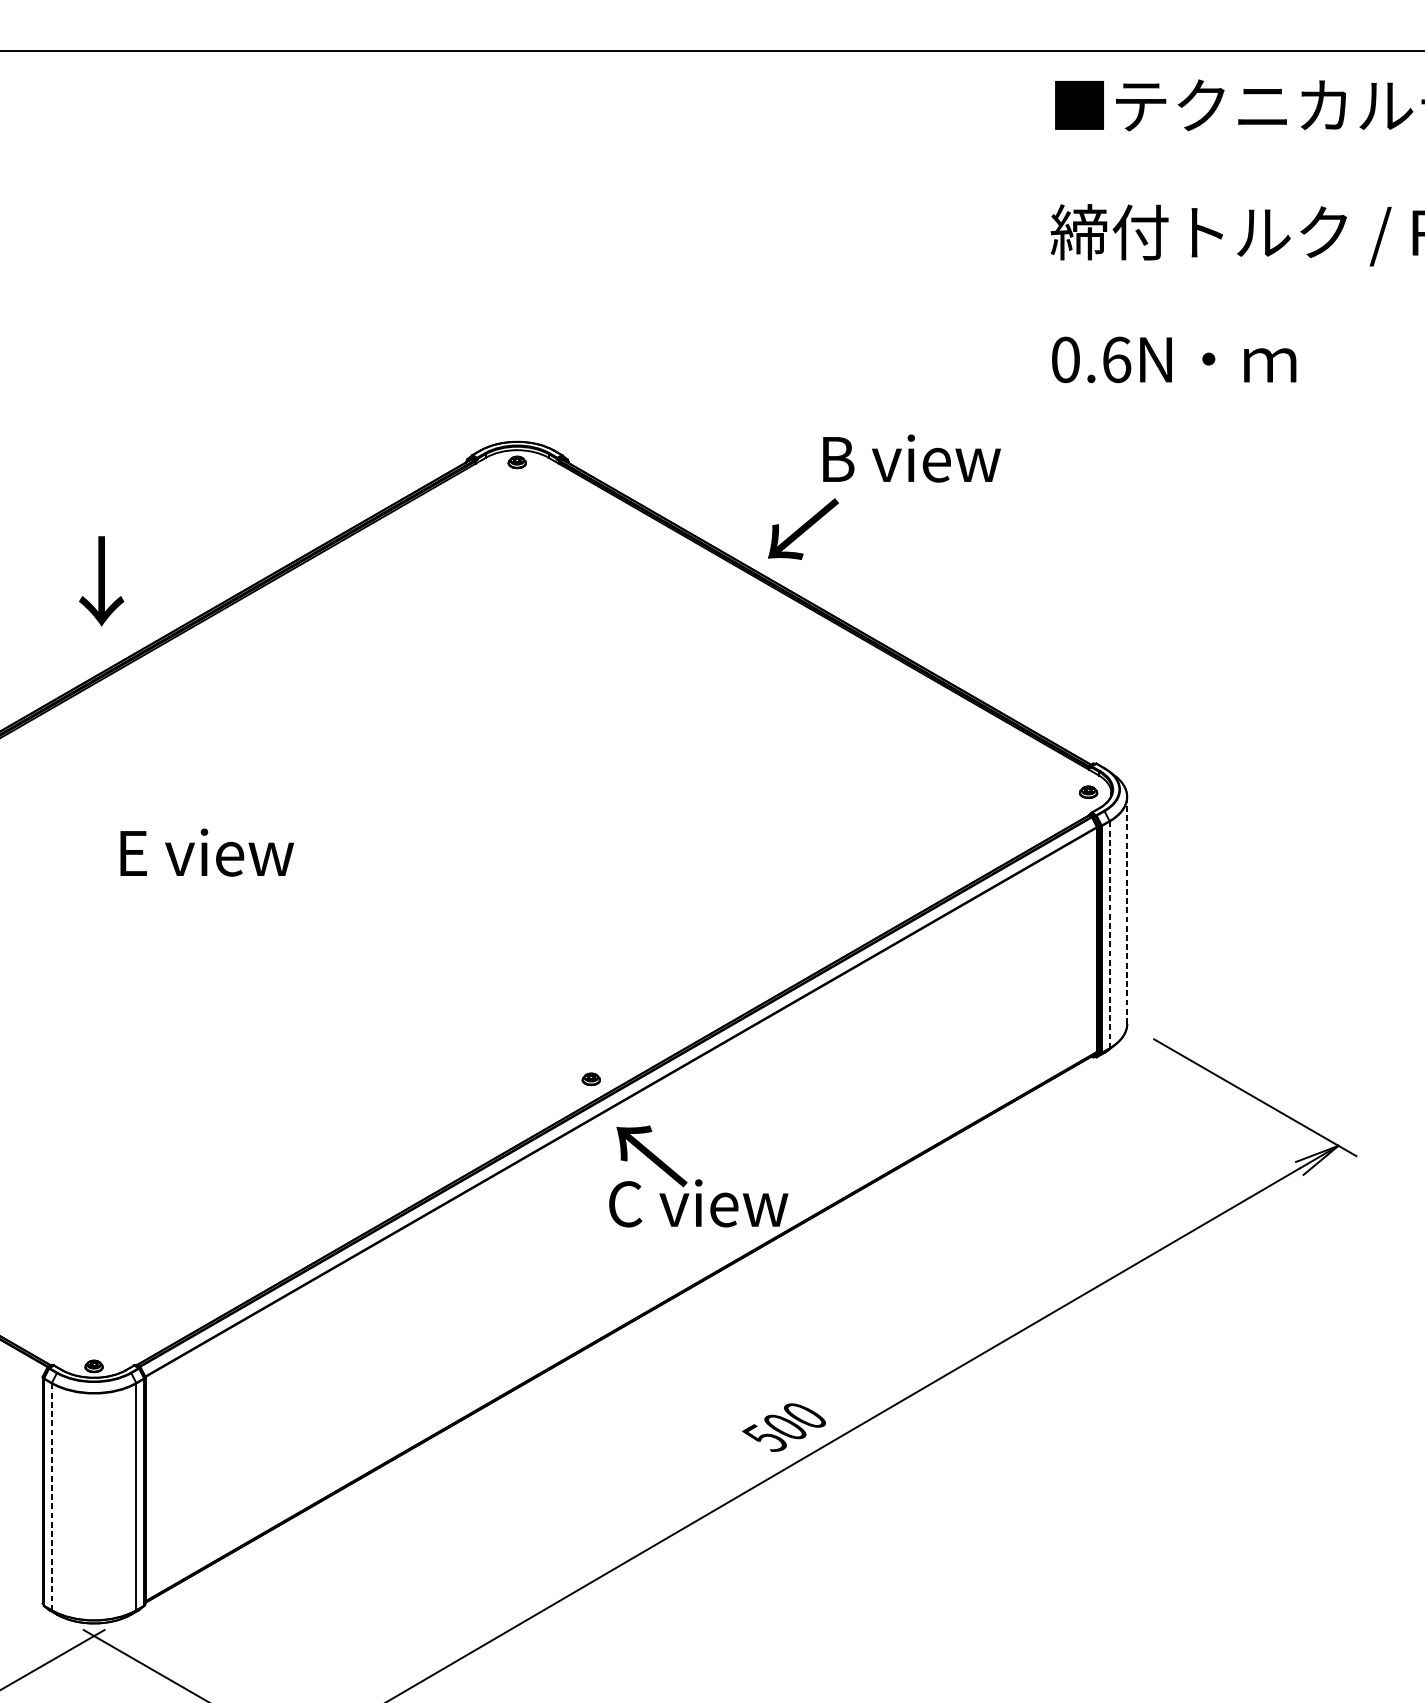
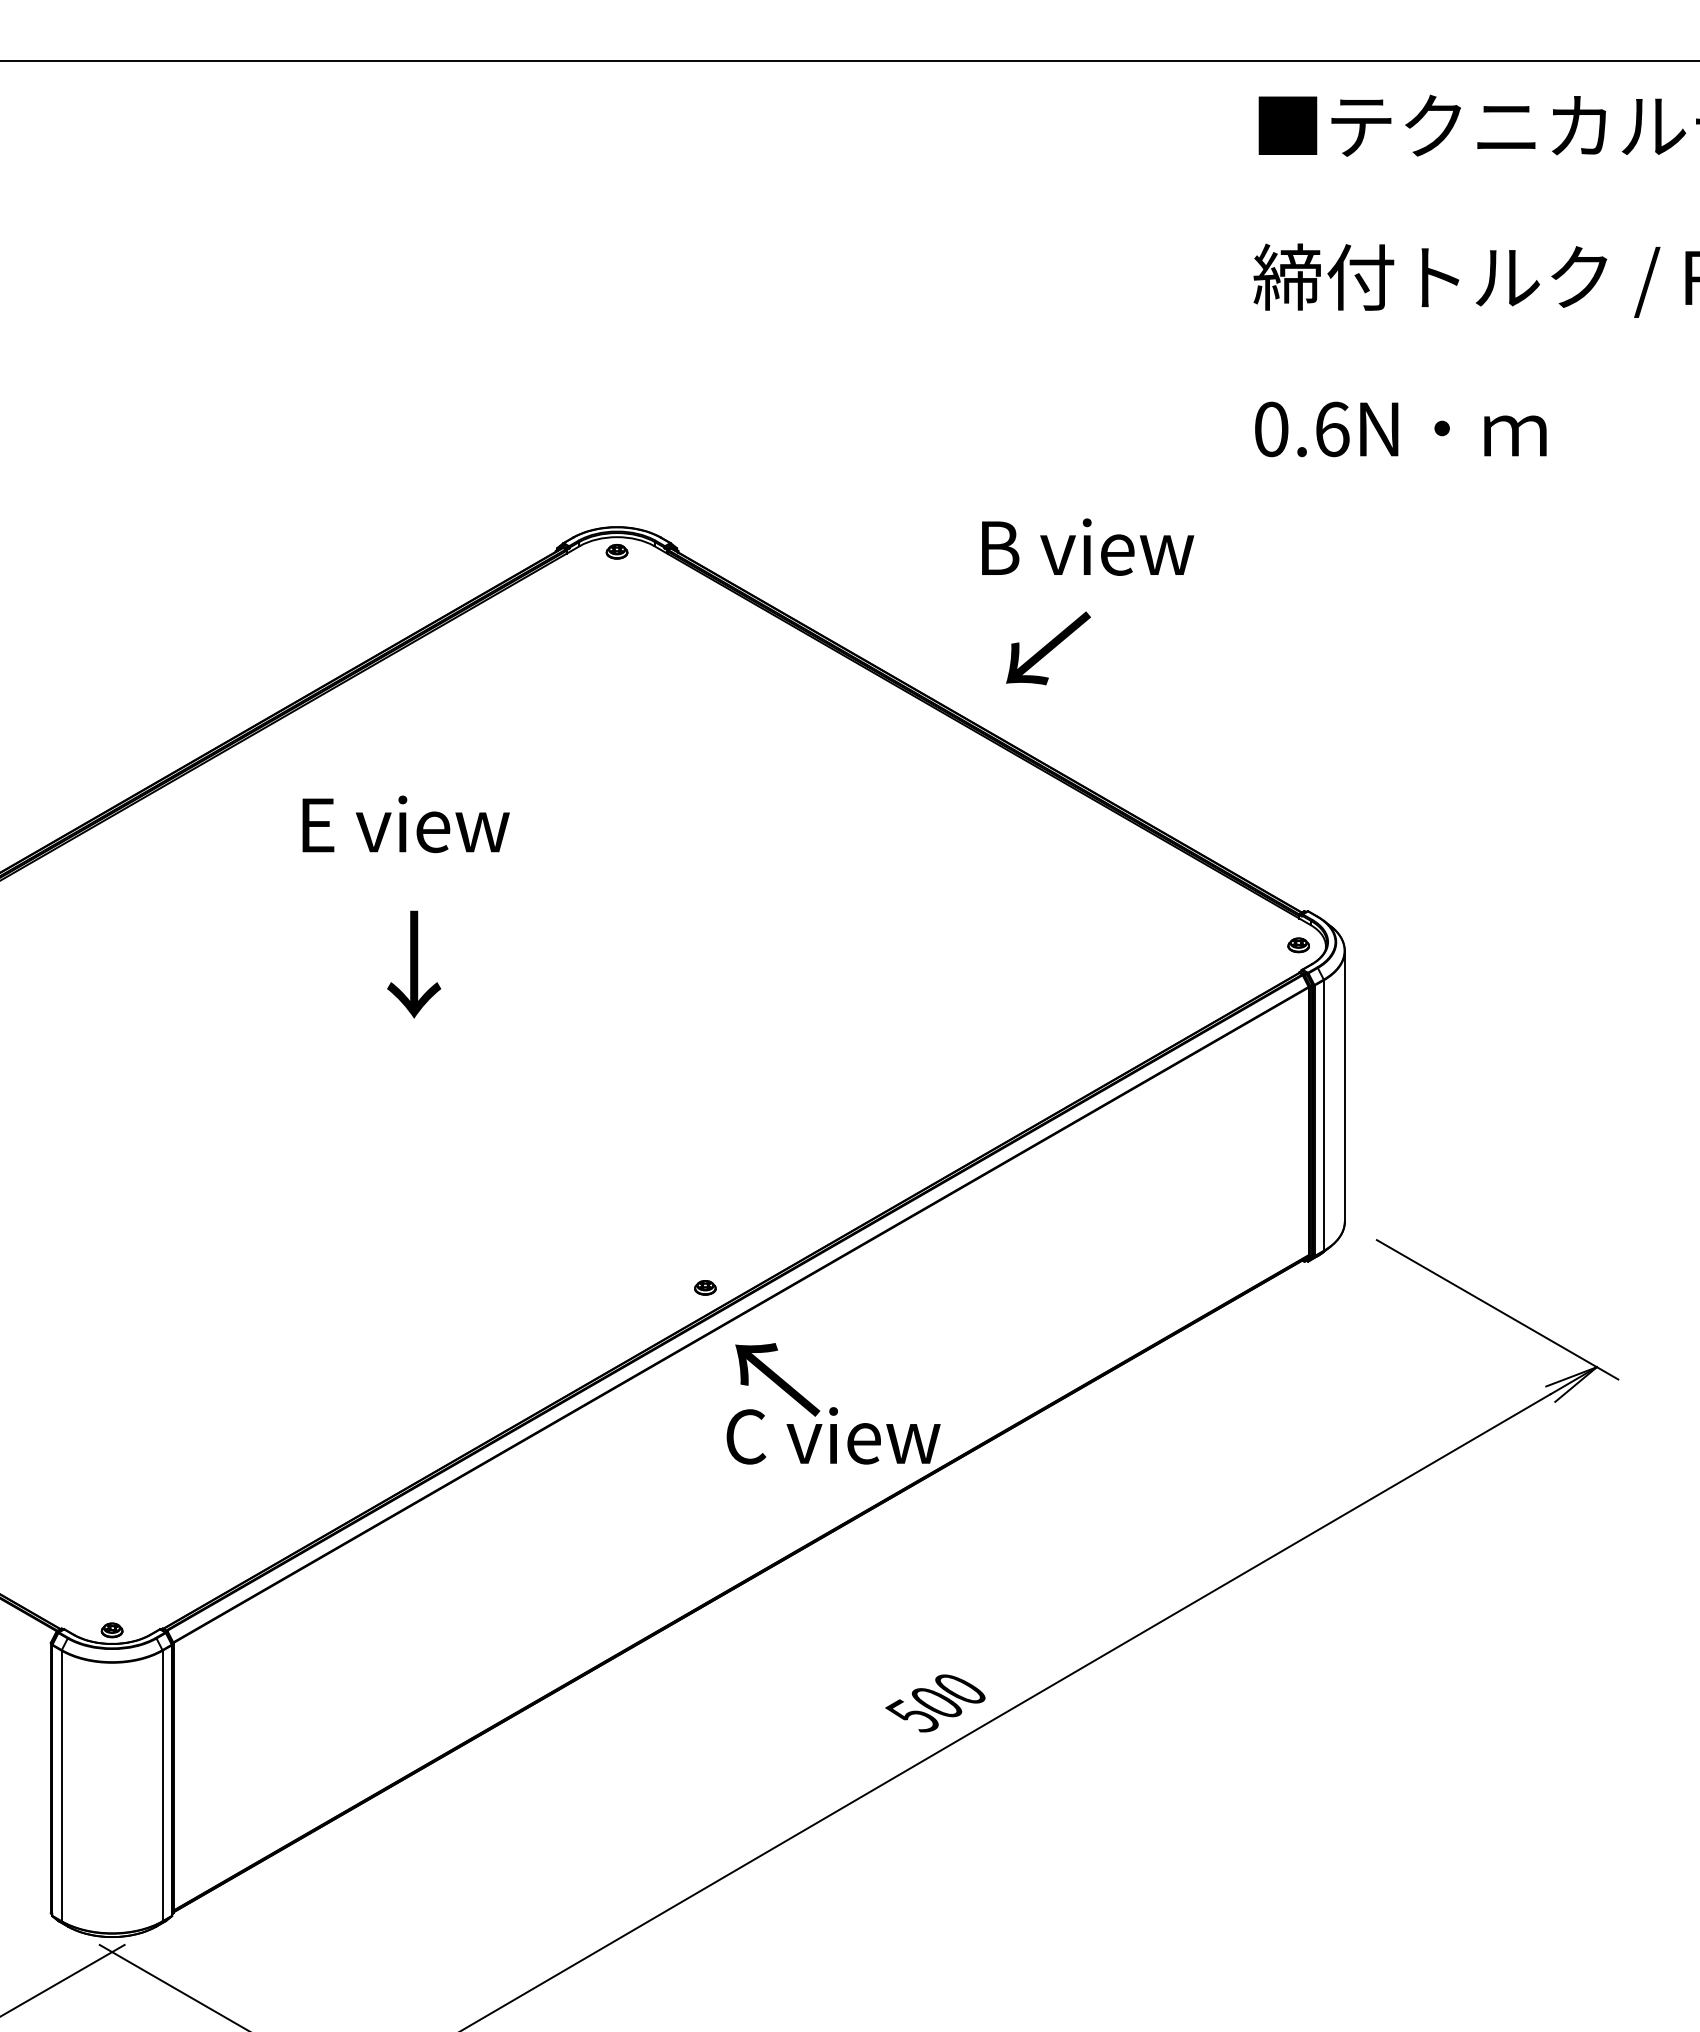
text: (803, 529) -> (1048, 648), moved
text: (101, 581) -> (414, 964), moved
text: (206, 852) -> (405, 824), moved
line: (1126, 909) -> (1344, 1085), dashed -> solid
line: (1109, 935) -> (1323, 1116), dashed -> solid
line: (51, 1497) -> (61, 1786), dashed -> solid

